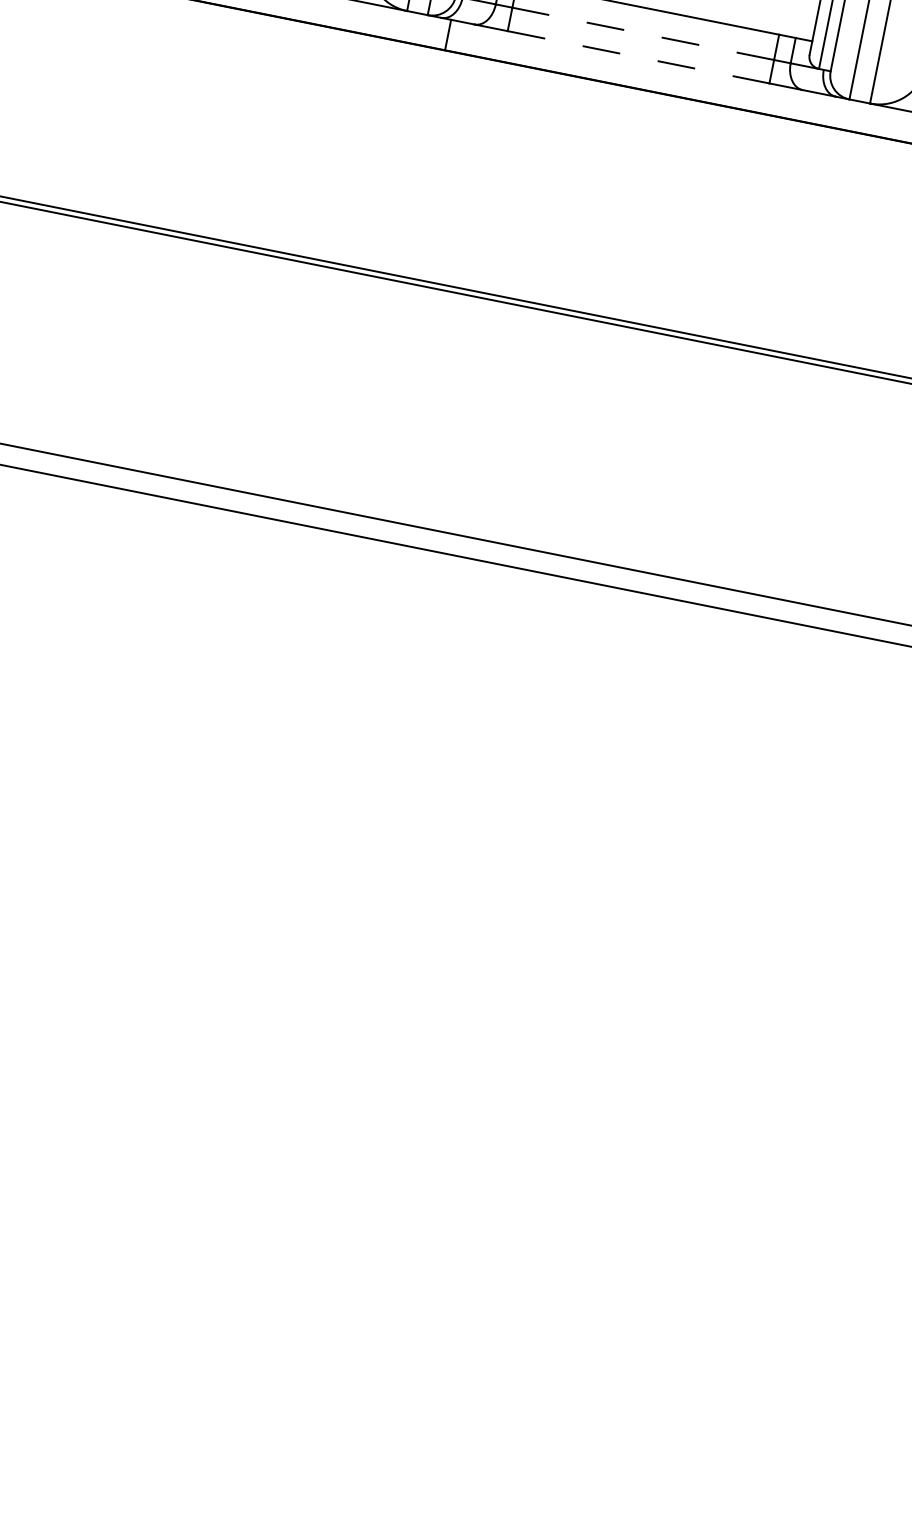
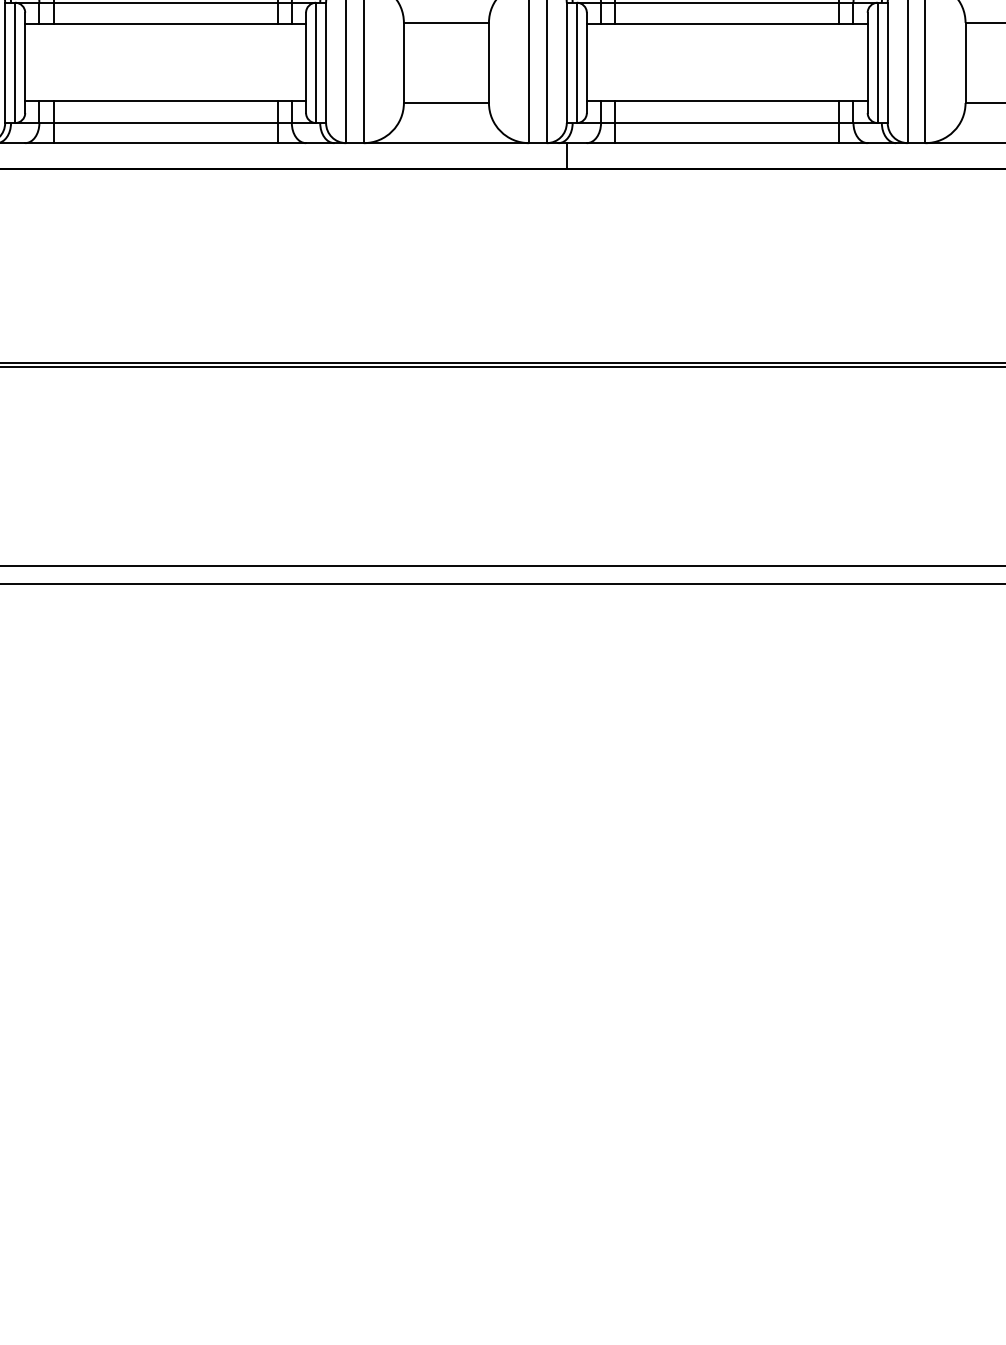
line: (642, 34) -> (726, 123), dashed -> solid
line: (638, 57) -> (727, 143), dashed -> solid

